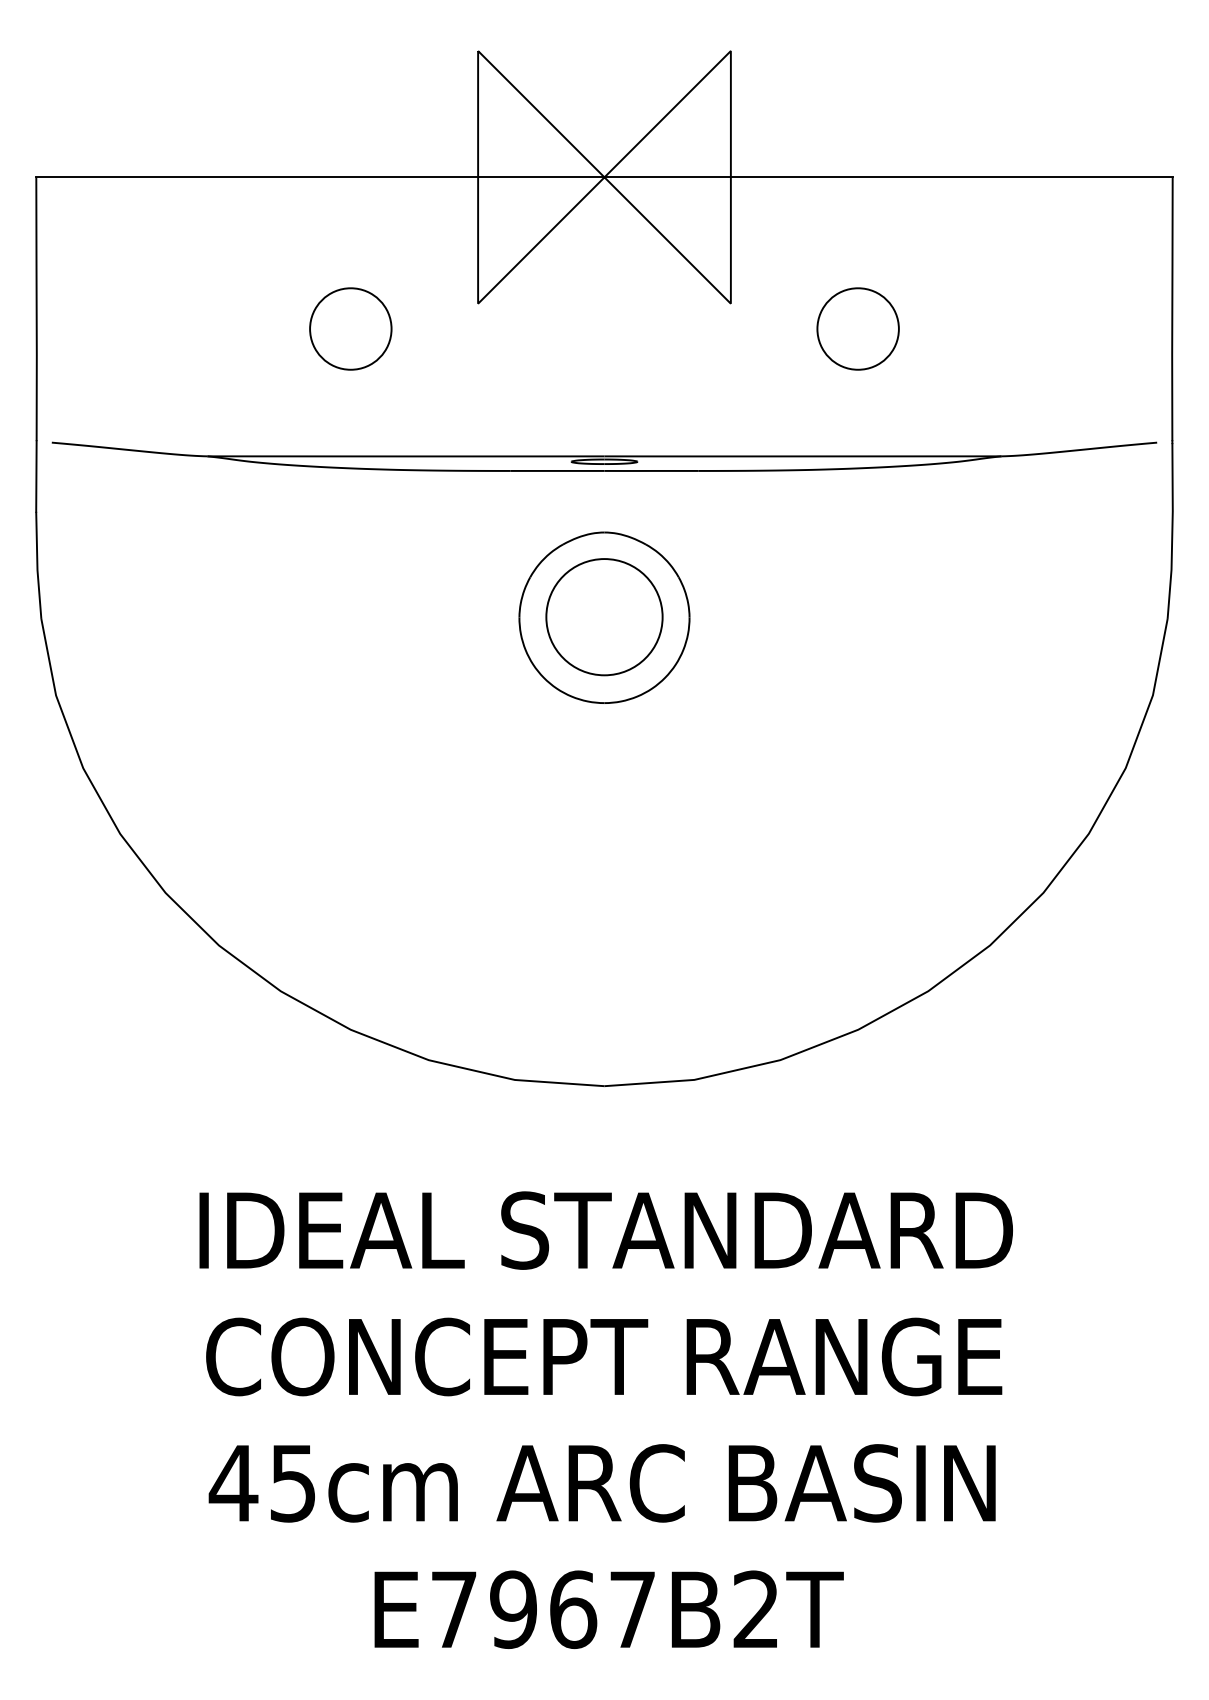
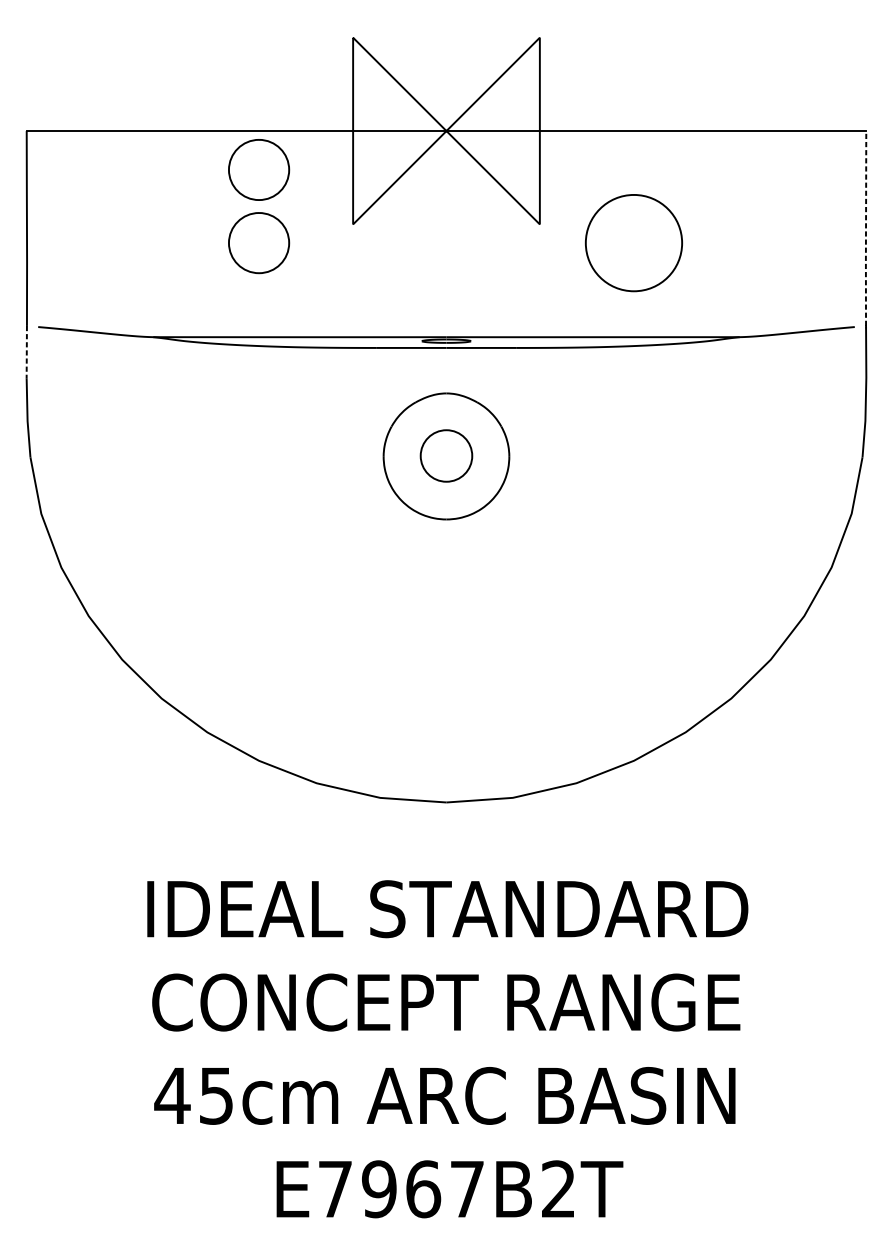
part: (350, 229) -> (258, 169), added
line: (1172, 308) -> (866, 227), solid -> dashed
part: (857, 328) -> (633, 242), size x1.6
line: (36, 477) -> (26, 352), solid -> dashed
circle: (604, 617) -> (446, 456), size x0.6

